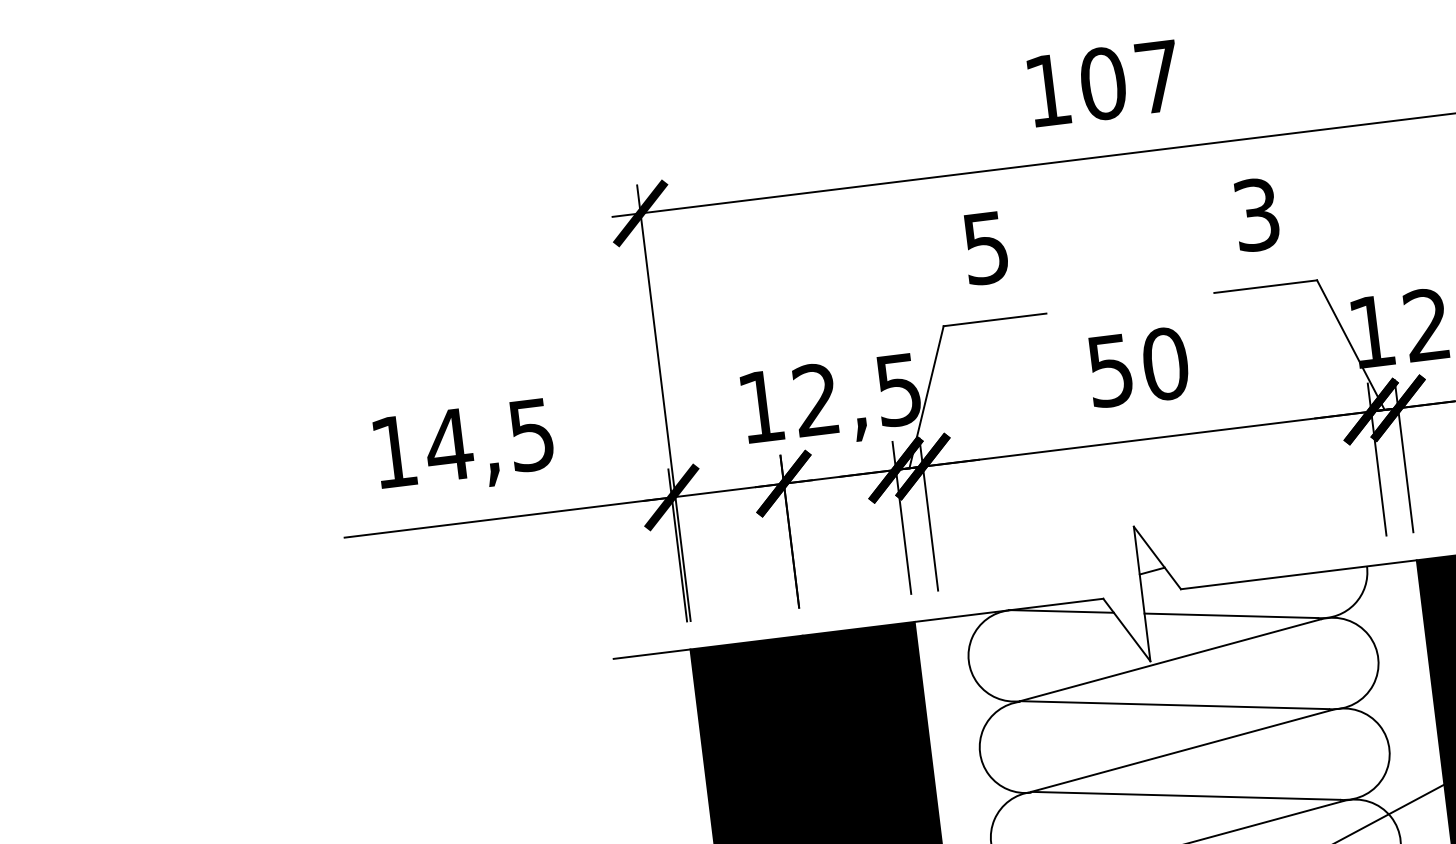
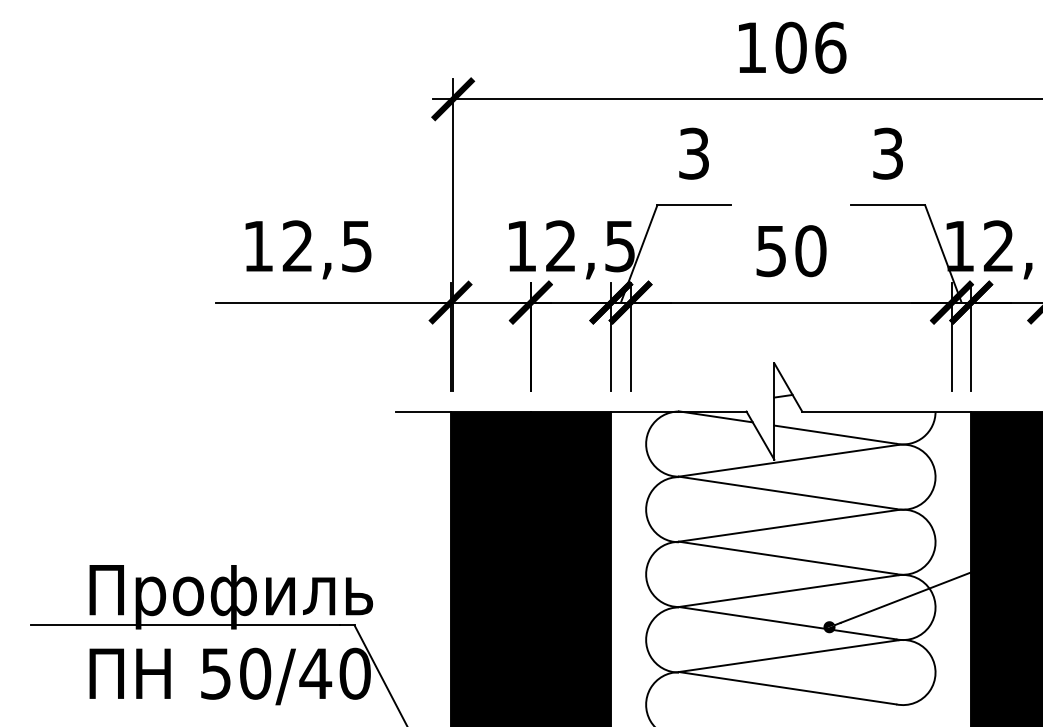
text: (1158, 76) -> (830, 47), 107 -> 106
text: (985, 247) -> (693, 153), 5 -> 3
text: (448, 444) -> (297, 245), 14,5 -> 12,5

